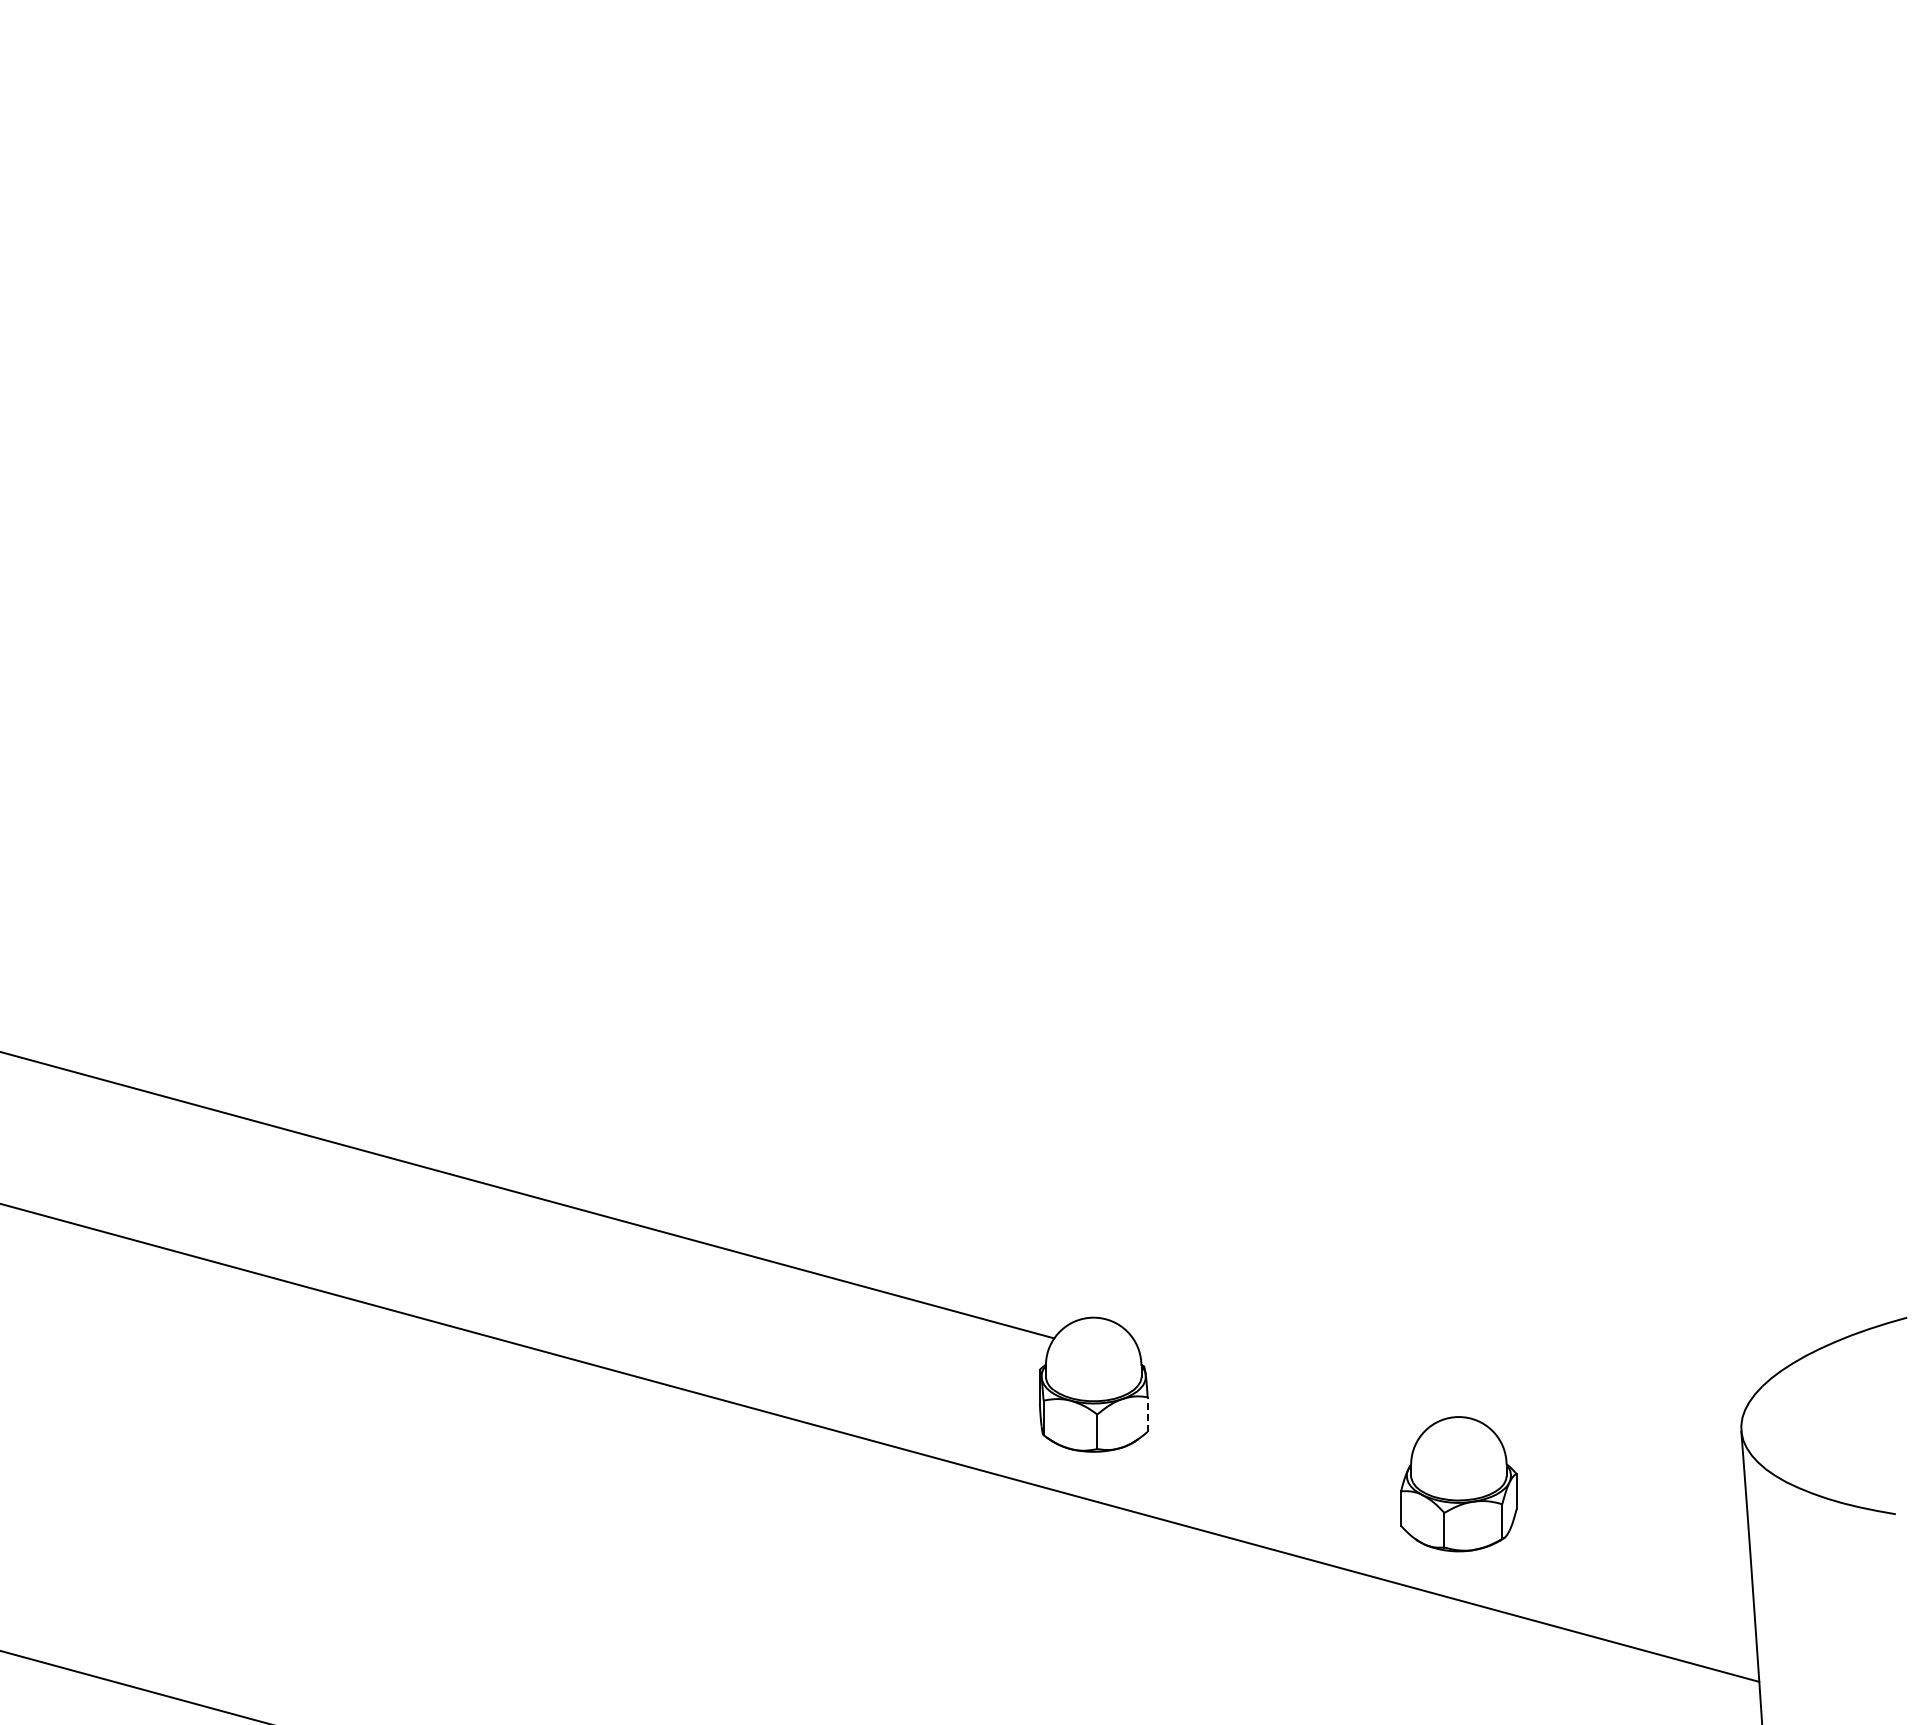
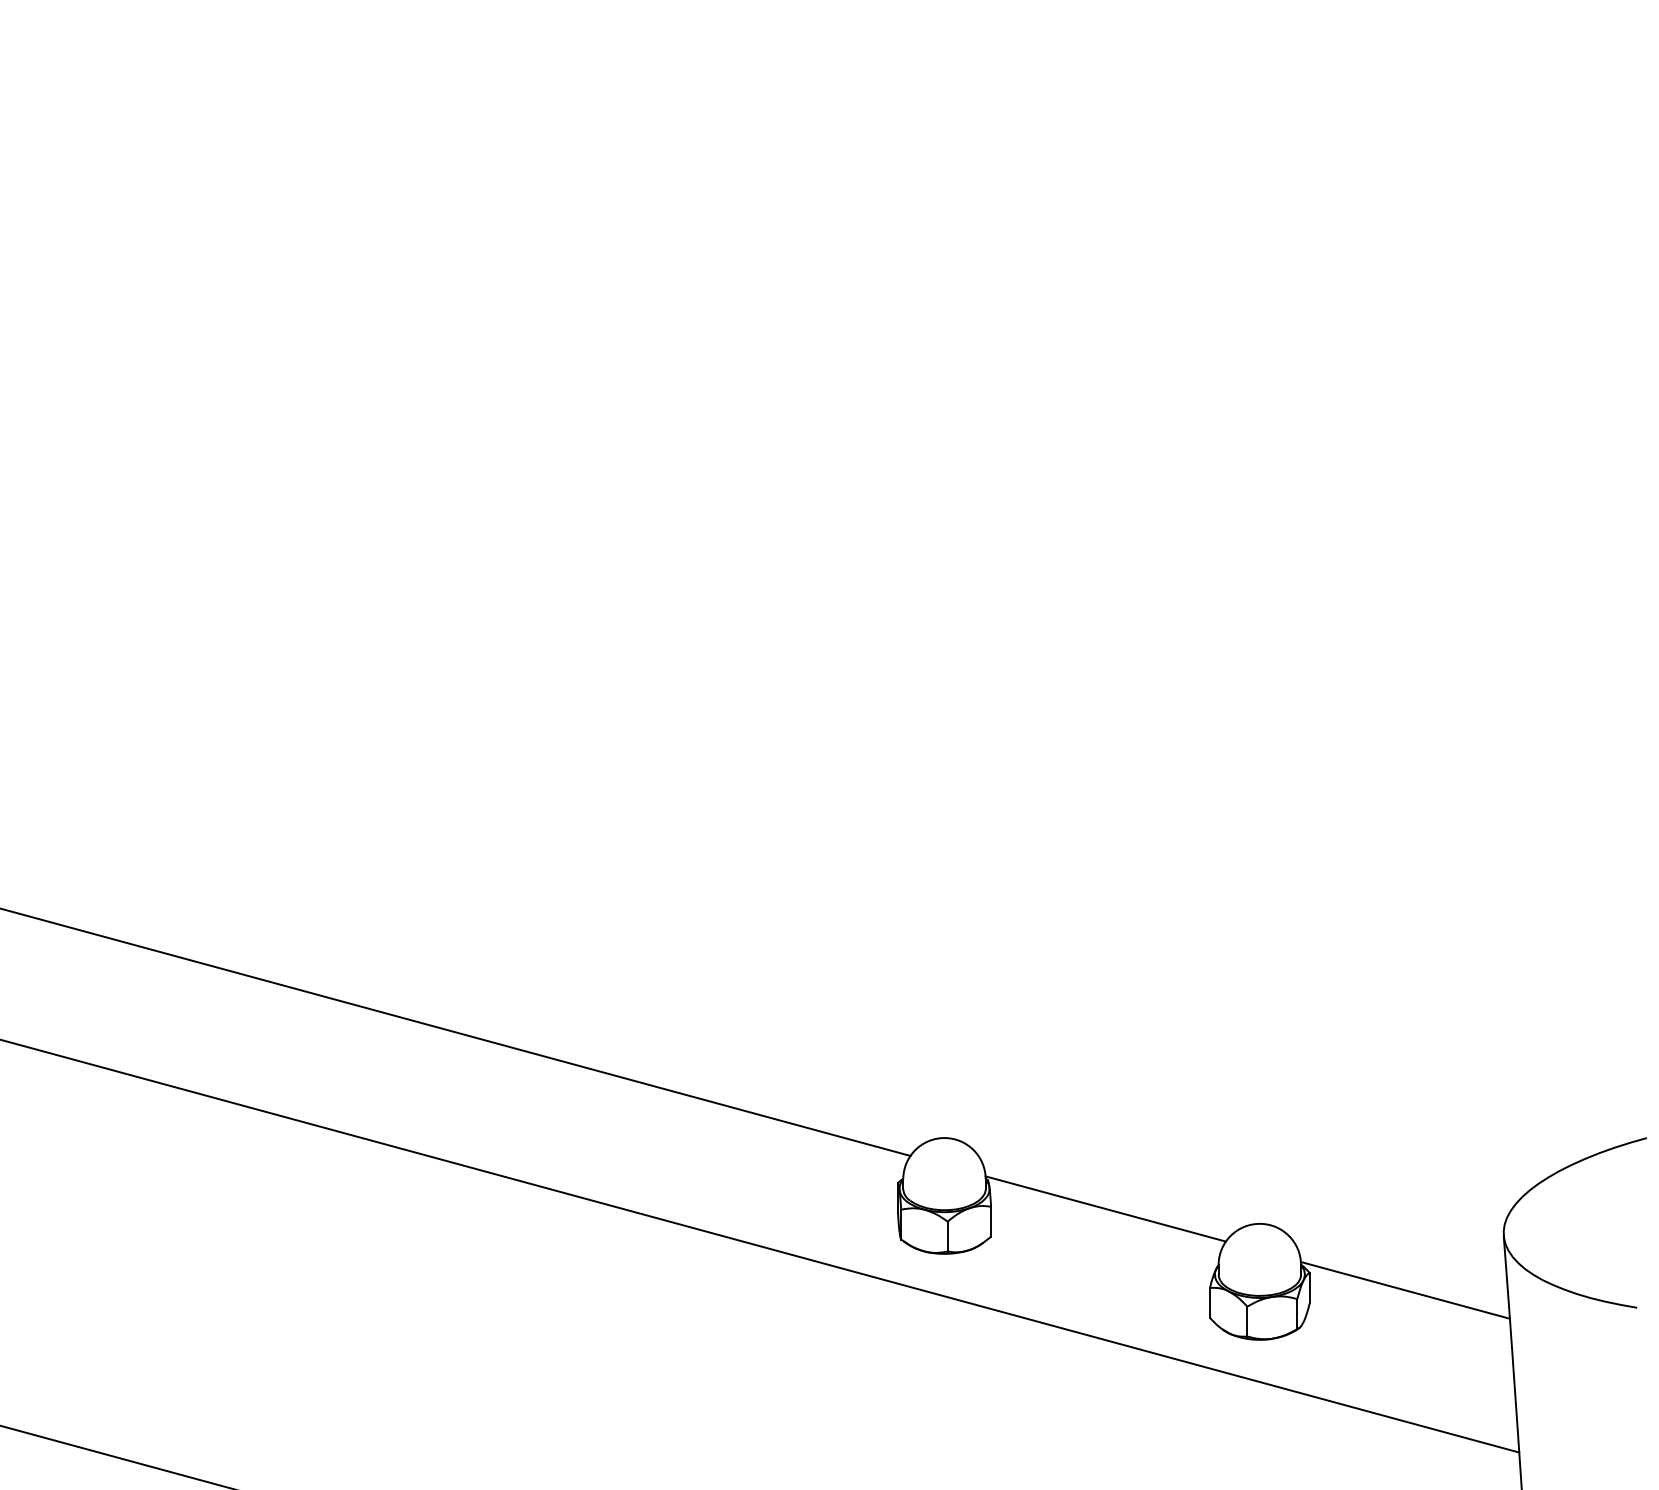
line: (1280, 1399) -> (1105, 1208), added
line: (1147, 1414) -> (990, 1221), dashed -> solid
line: (1627, 1493) -> (1405, 1289), added

